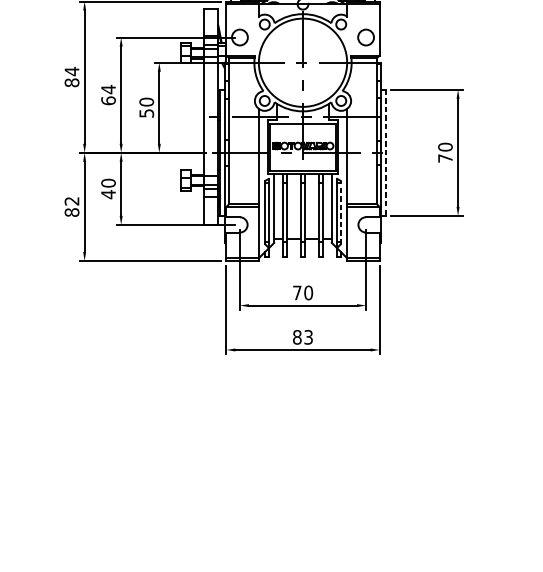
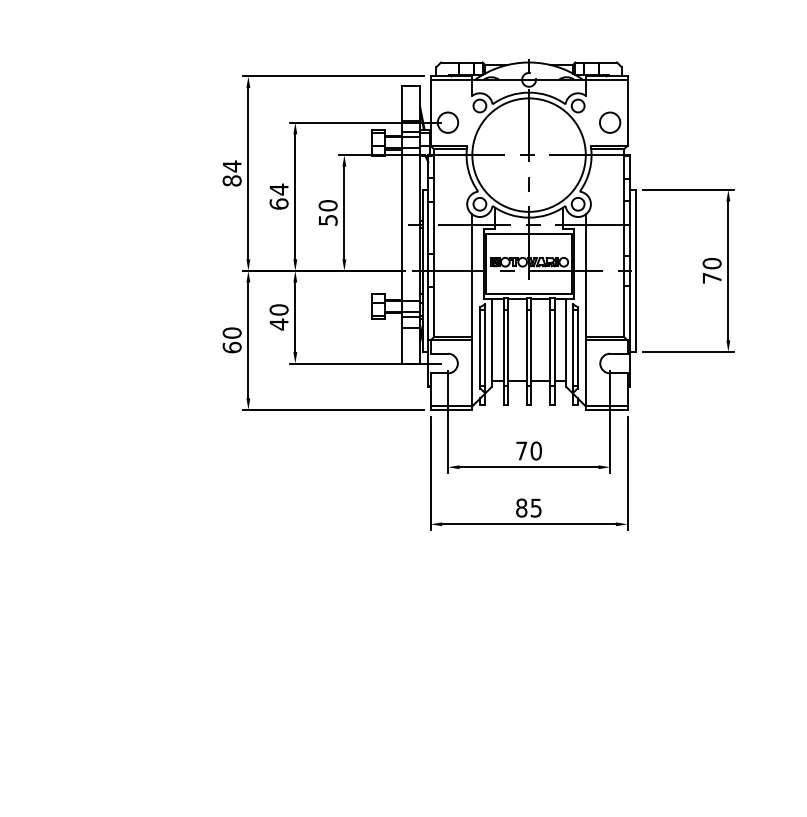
line: (385, 153) -> (635, 271), dashed -> solid
text: (71, 206) -> (231, 340), 82 -> 60
line: (340, 212) -> (577, 347), dashed -> solid
text: (308, 336) -> (536, 507), 83 -> 85

